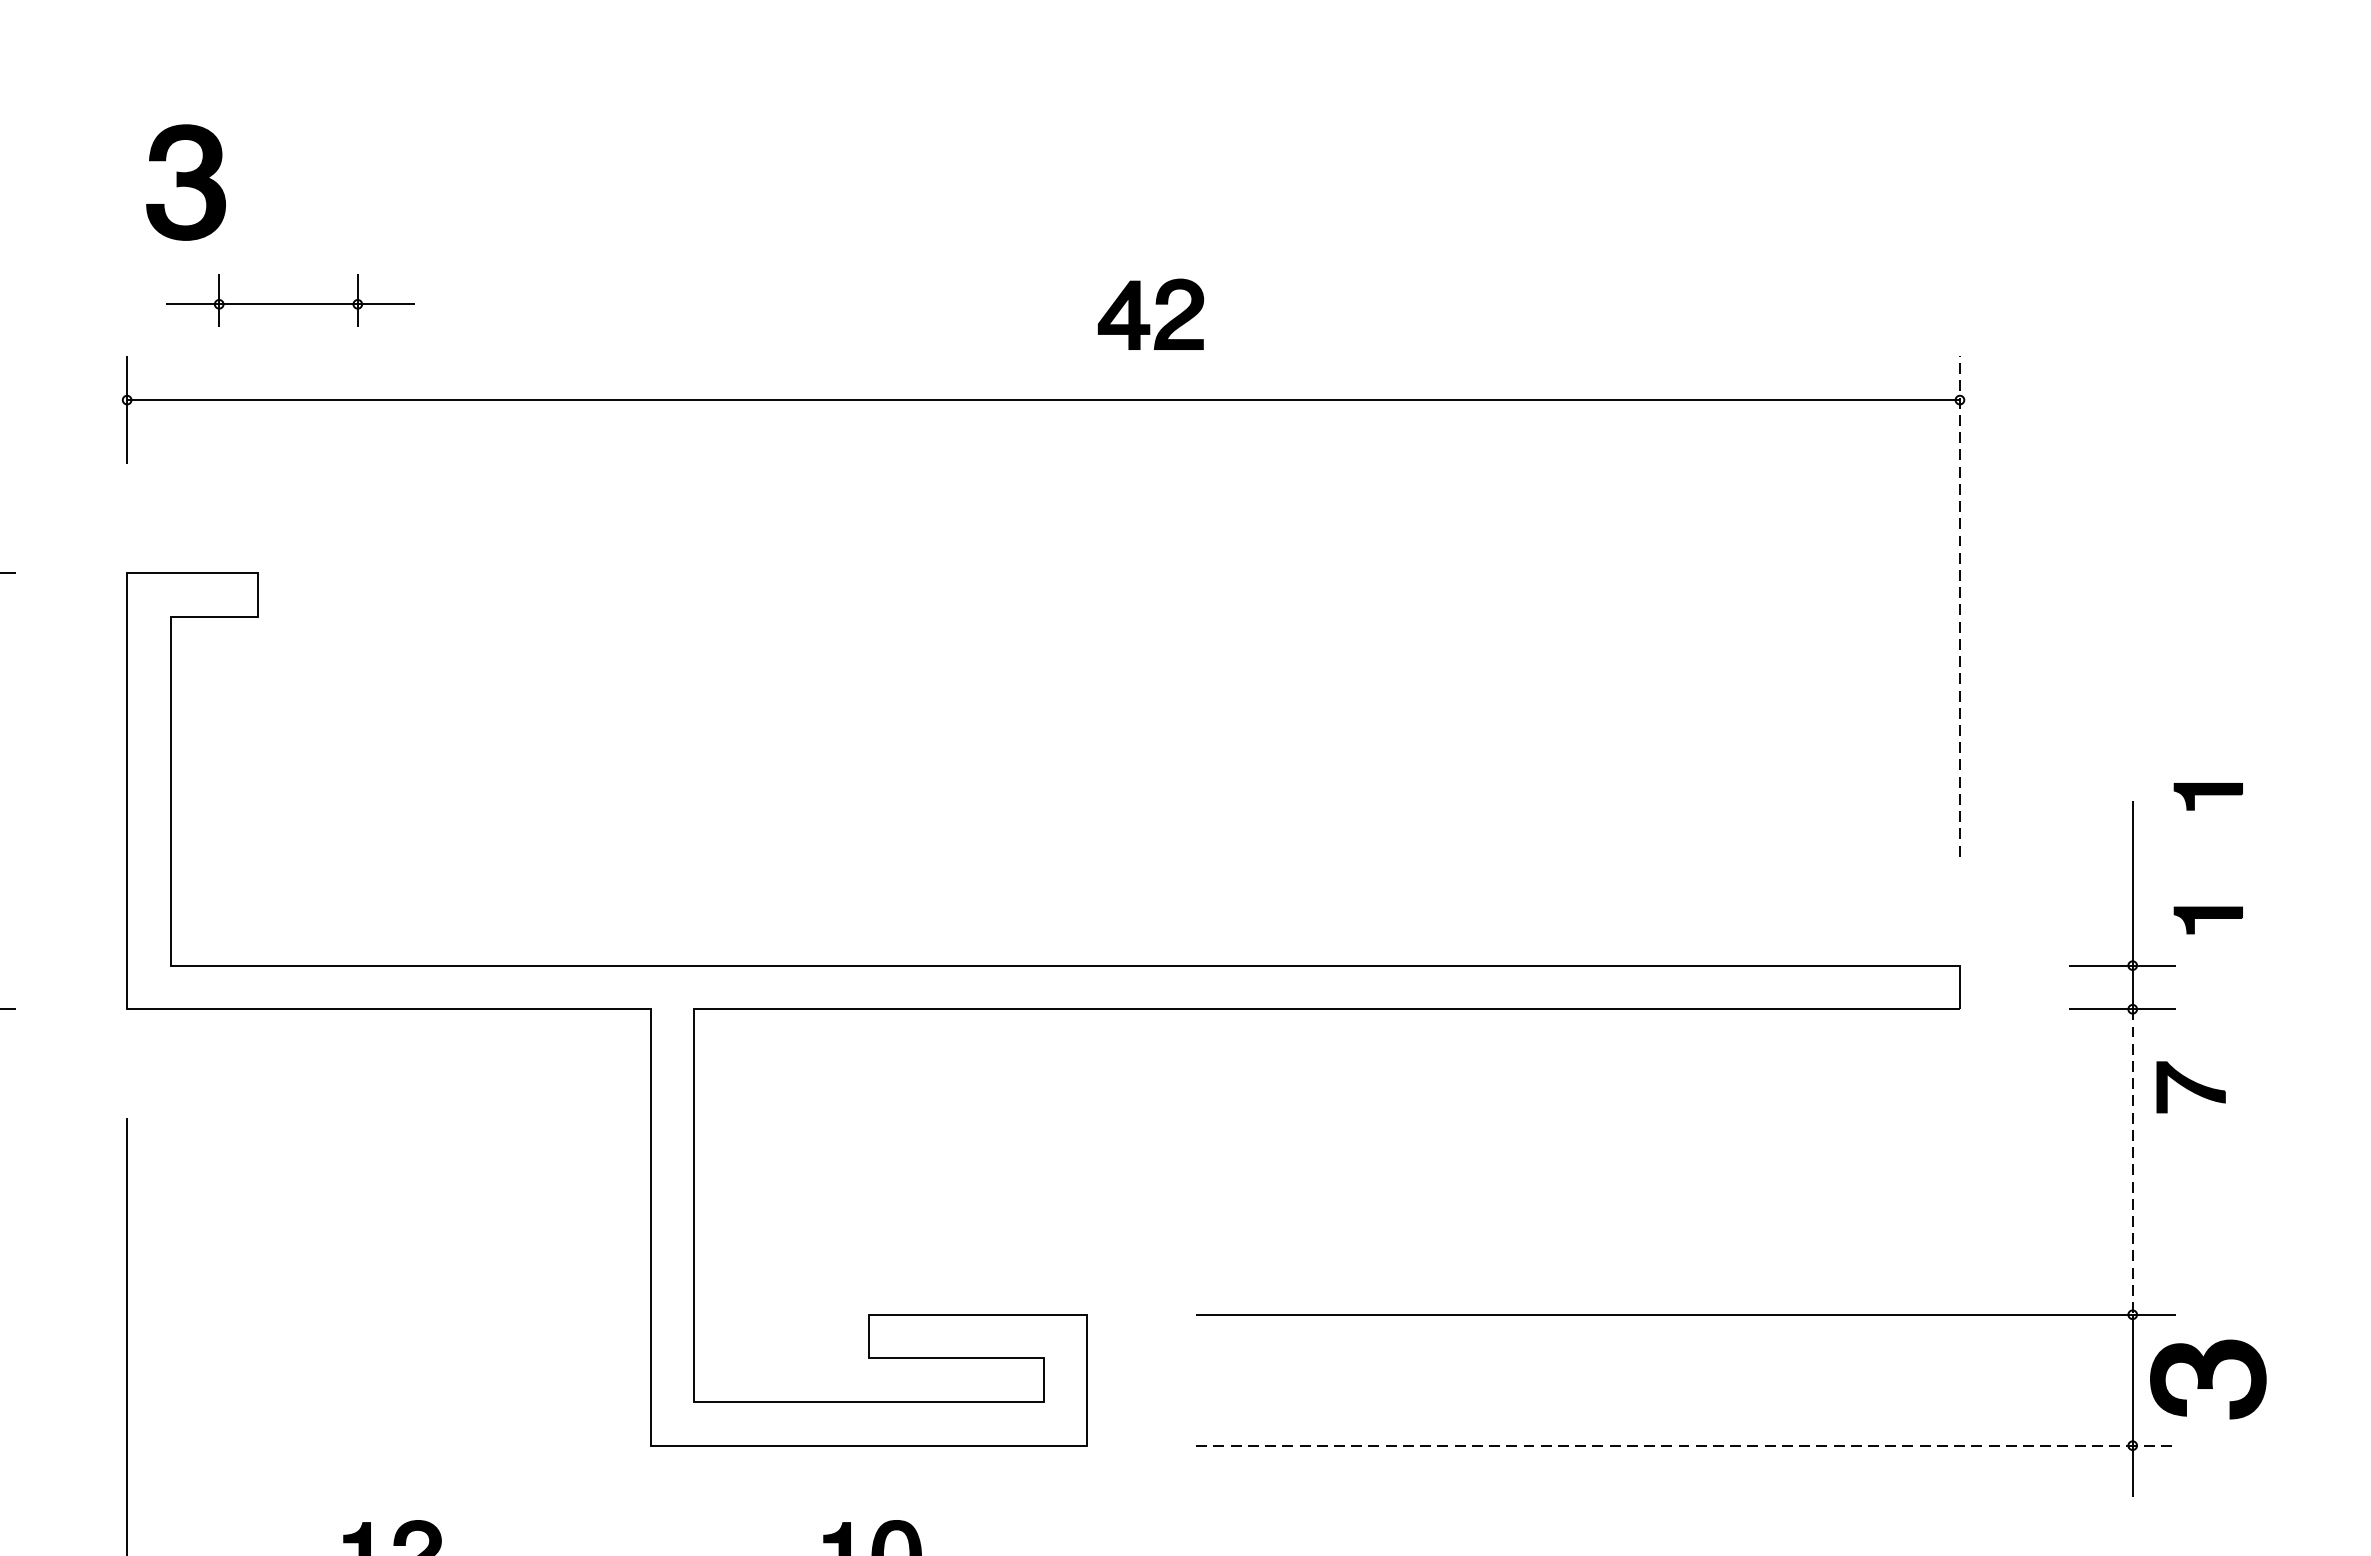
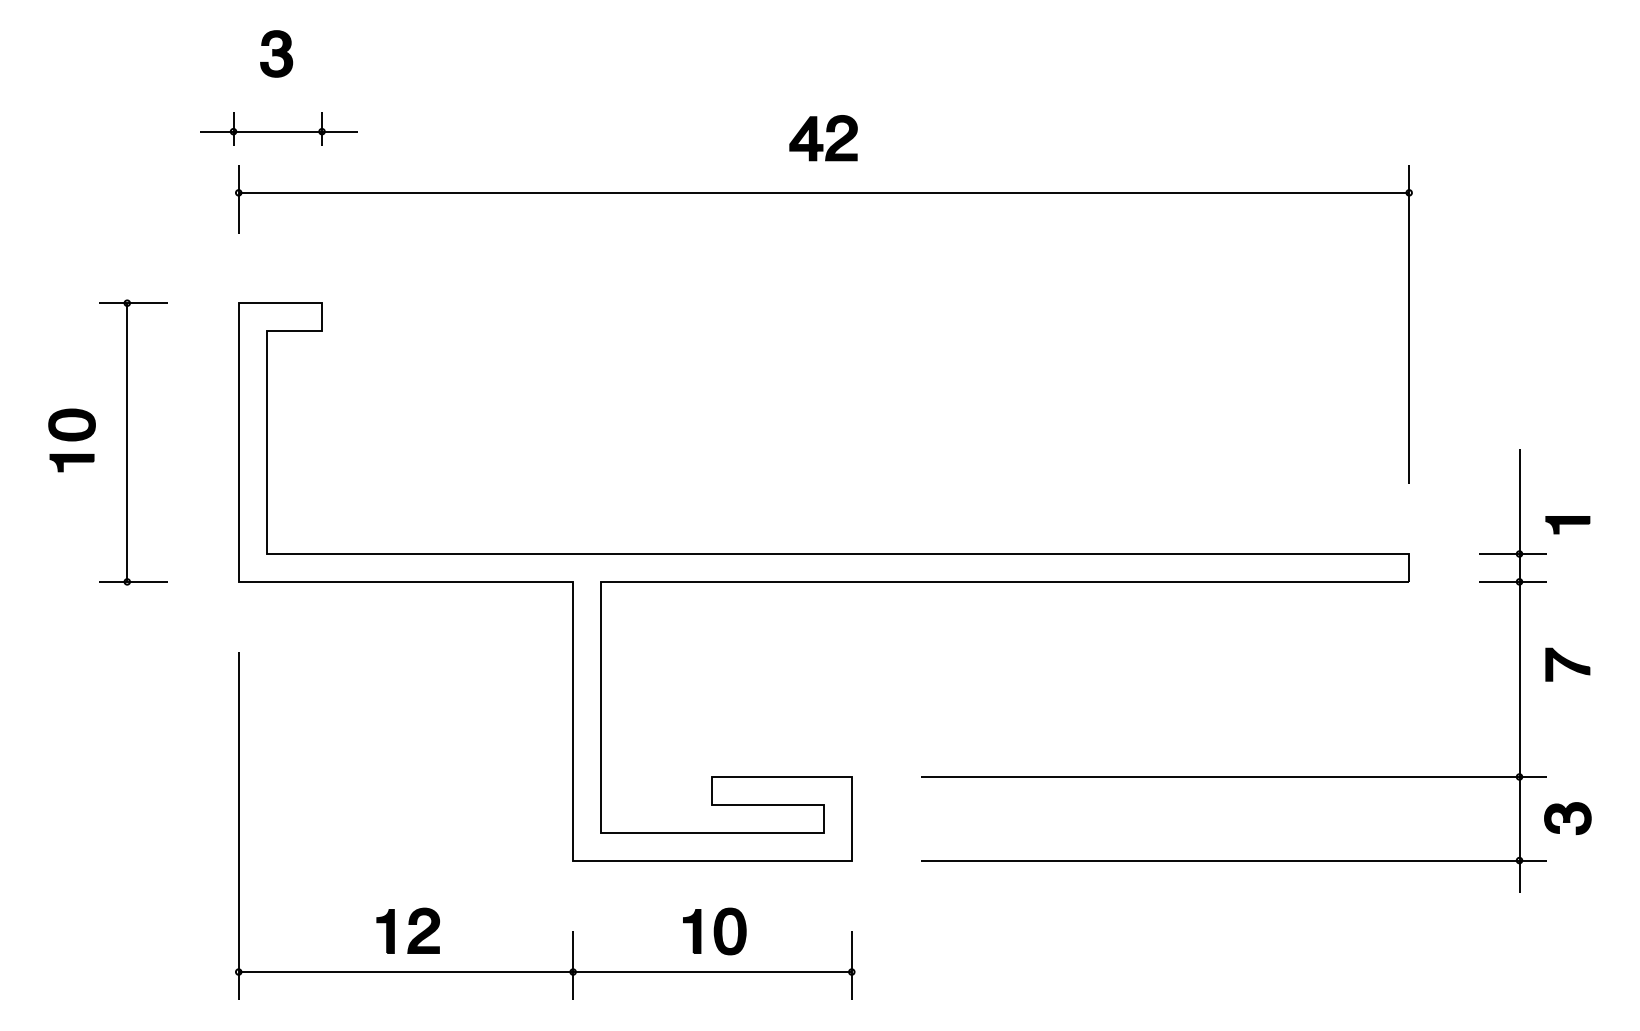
part: (186, 181) -> (276, 53), size x0.62
part: (289, 299) -> (278, 128), moved
part: (1150, 314) -> (823, 138), moved
line: (1960, 606) -> (1409, 324), dashed -> solid
part: (2207, 797) -> (1567, 446), removed
part: (2190, 1086) -> (1567, 664), moved
line: (2132, 1162) -> (1519, 679), dashed -> solid
part: (2207, 1379) -> (1567, 818), size x0.62
line: (1686, 1445) -> (1234, 860), dashed -> solid

